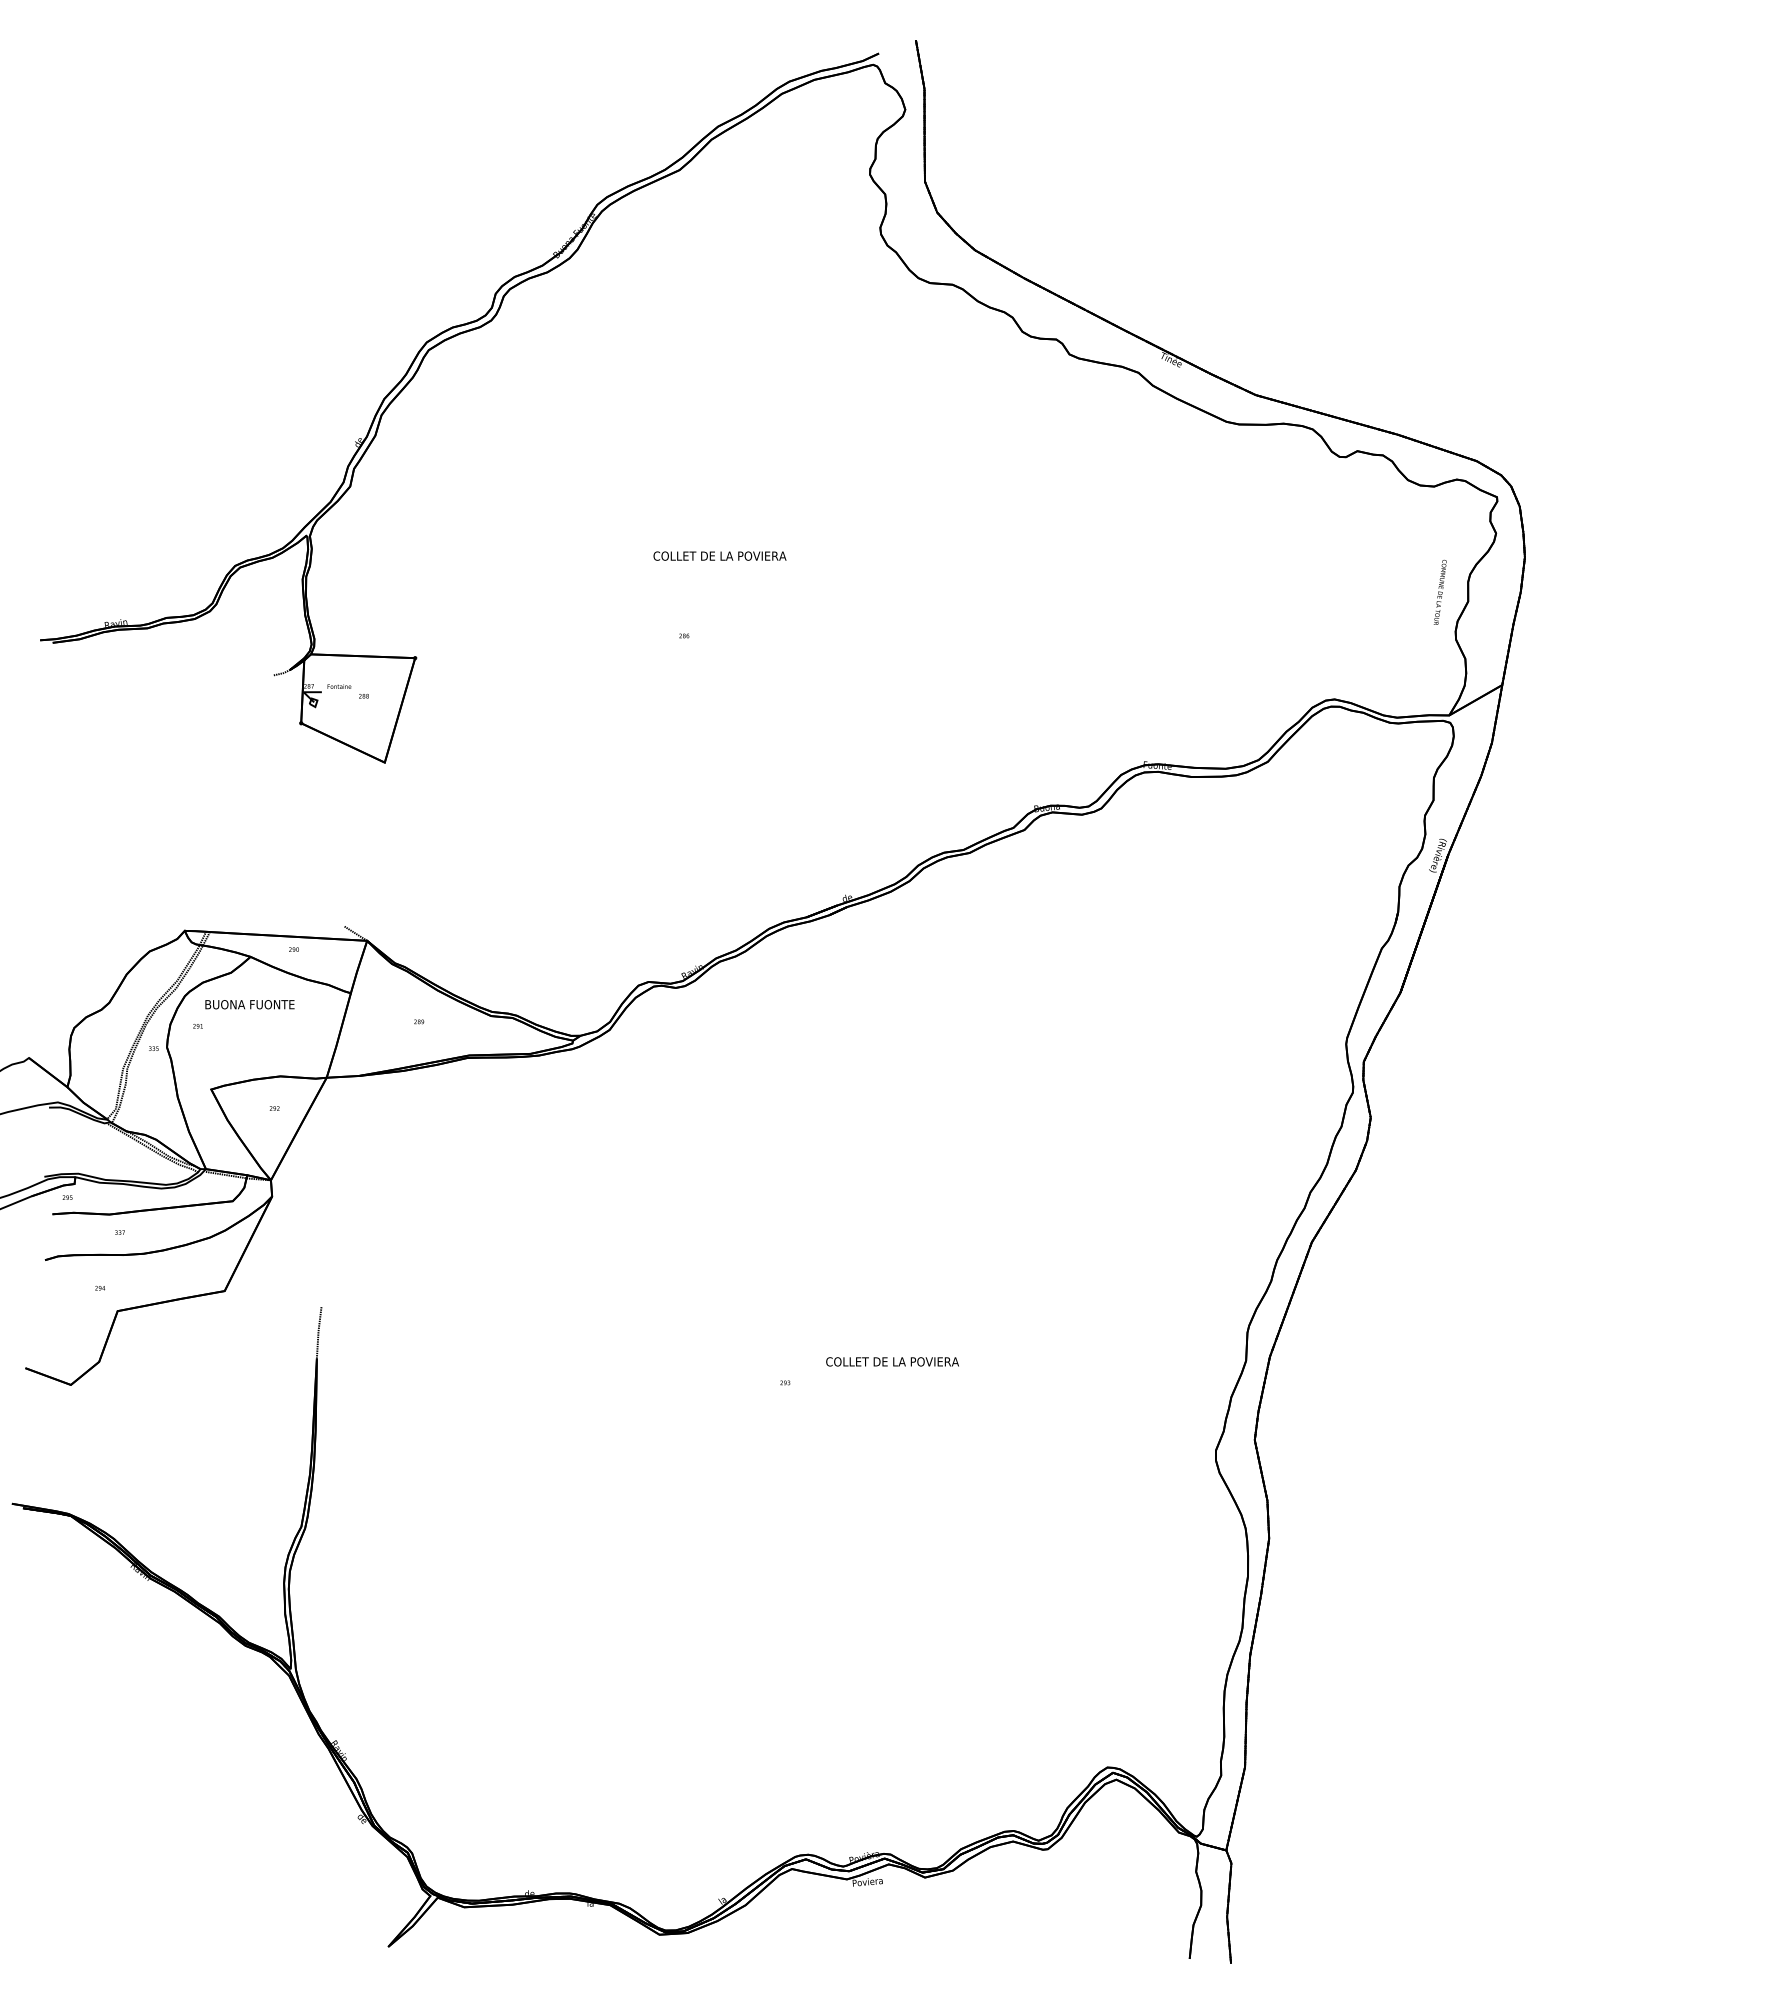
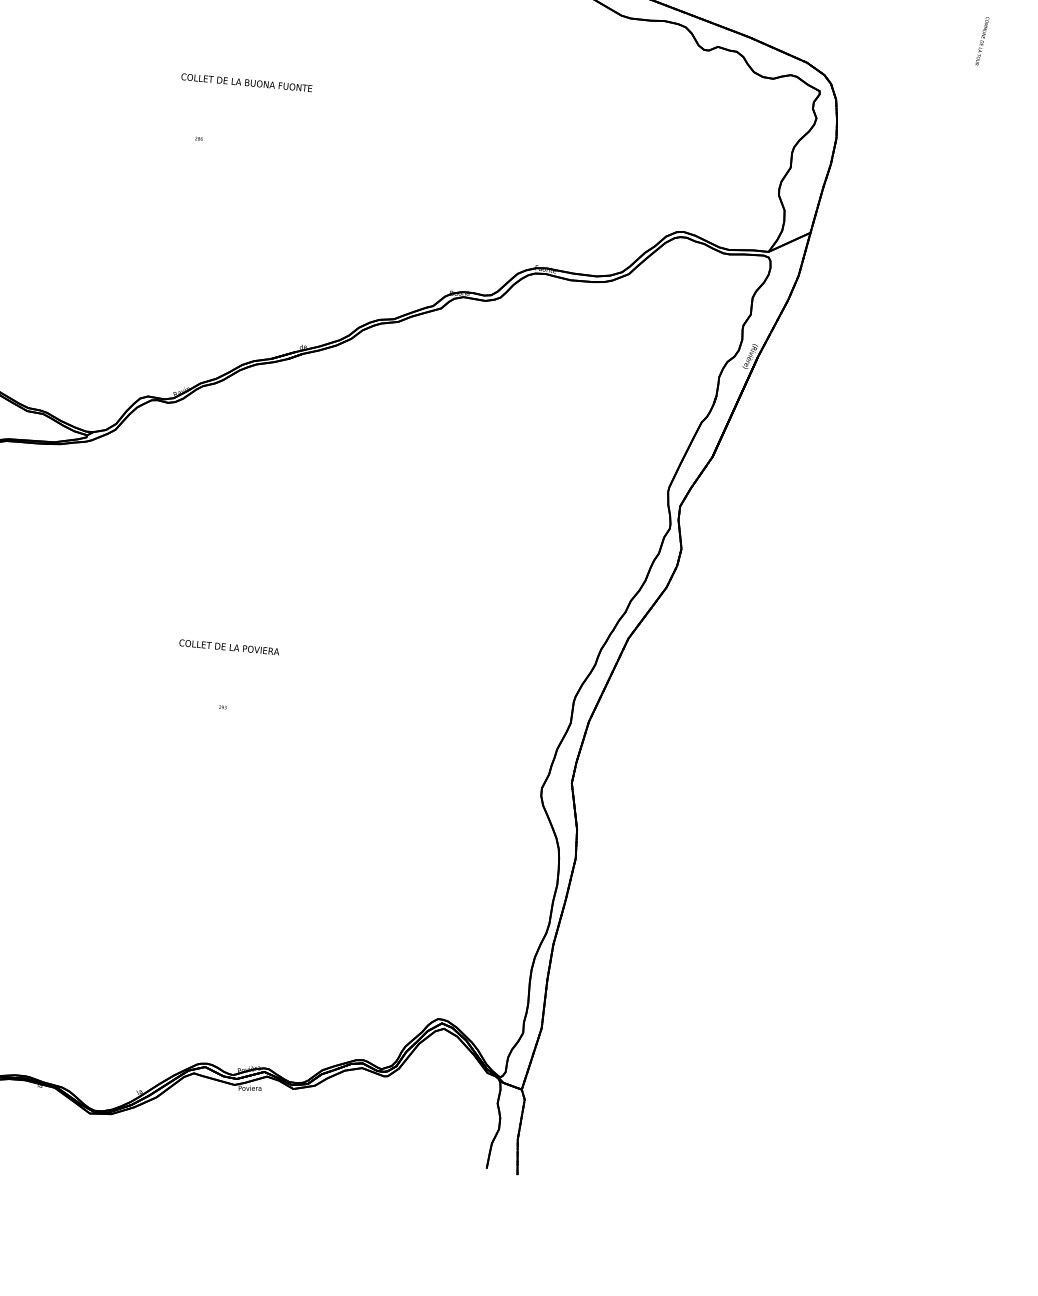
text: (783, 555) -> (279, 85), COLLET DE LA POVIERA -> COLLET DE LA BUONA FUONTE
text: (1439, 591) -> (981, 40), moved
text: (892, 1361) -> (229, 647), moved

